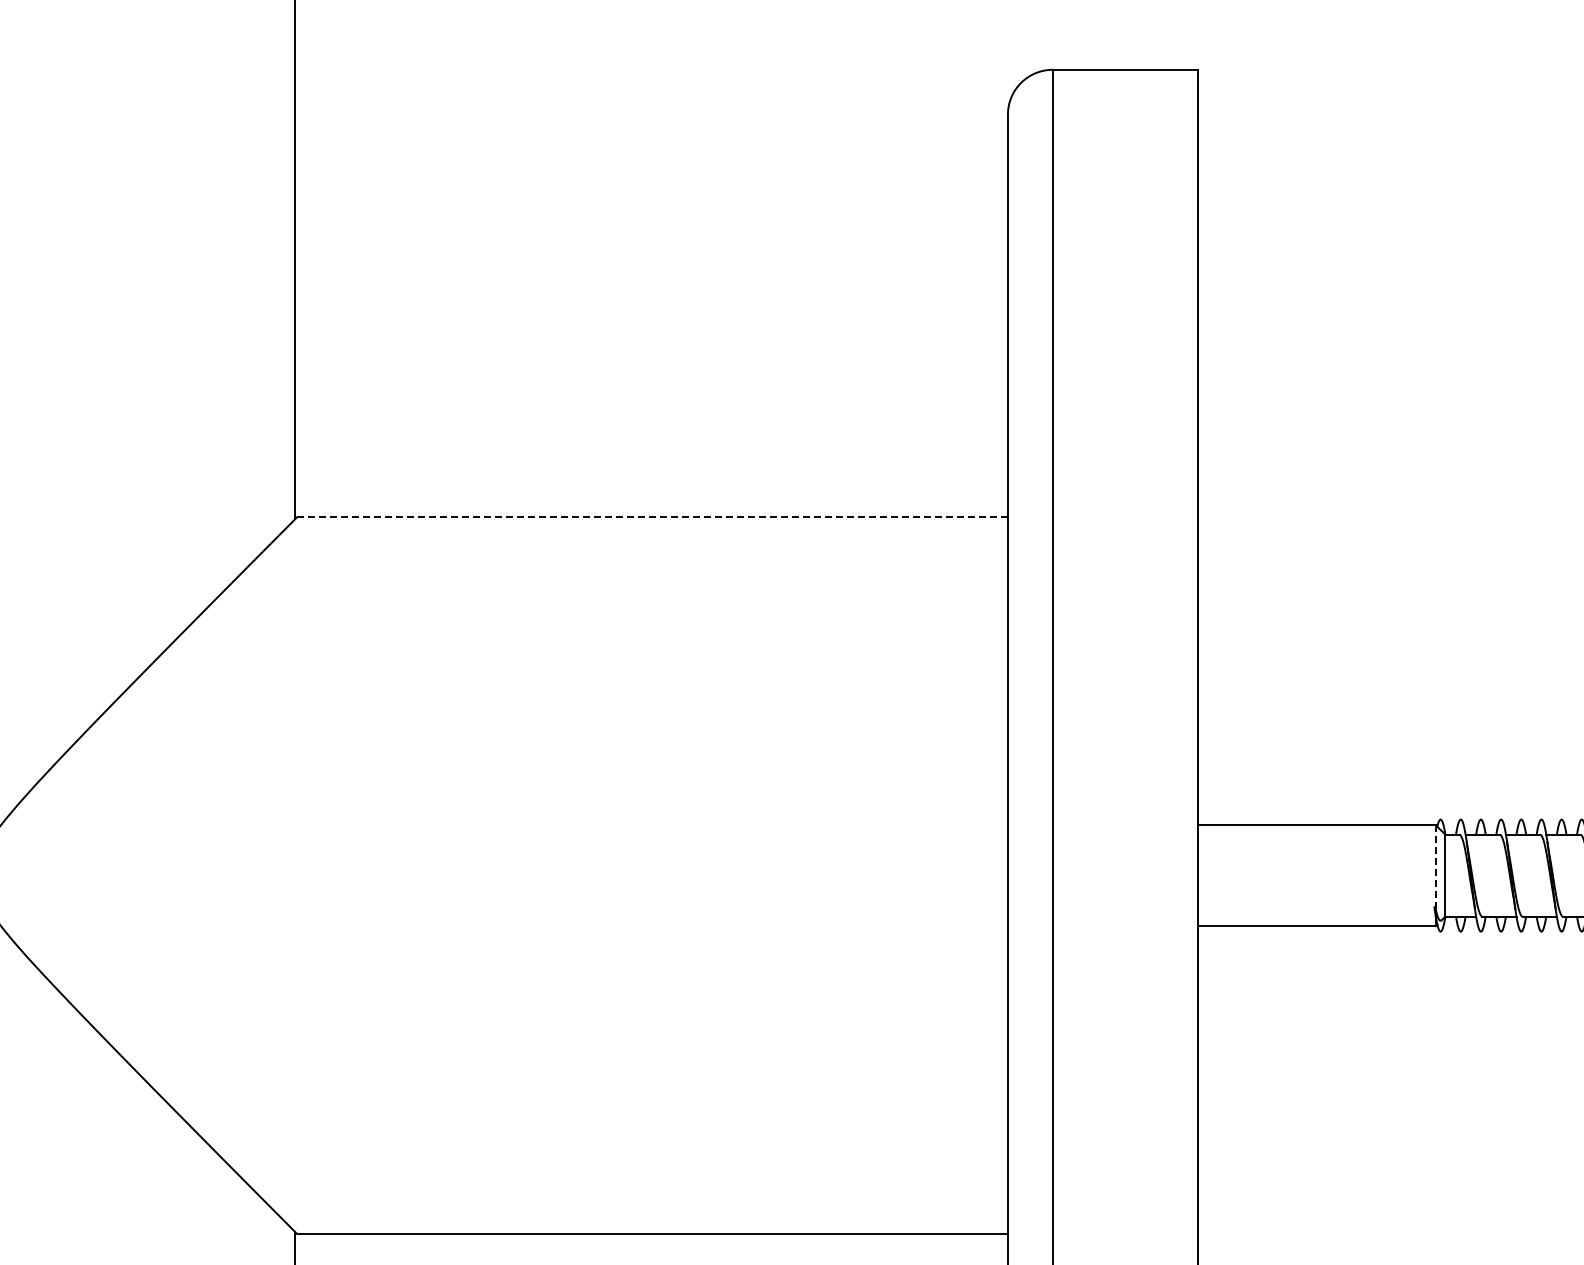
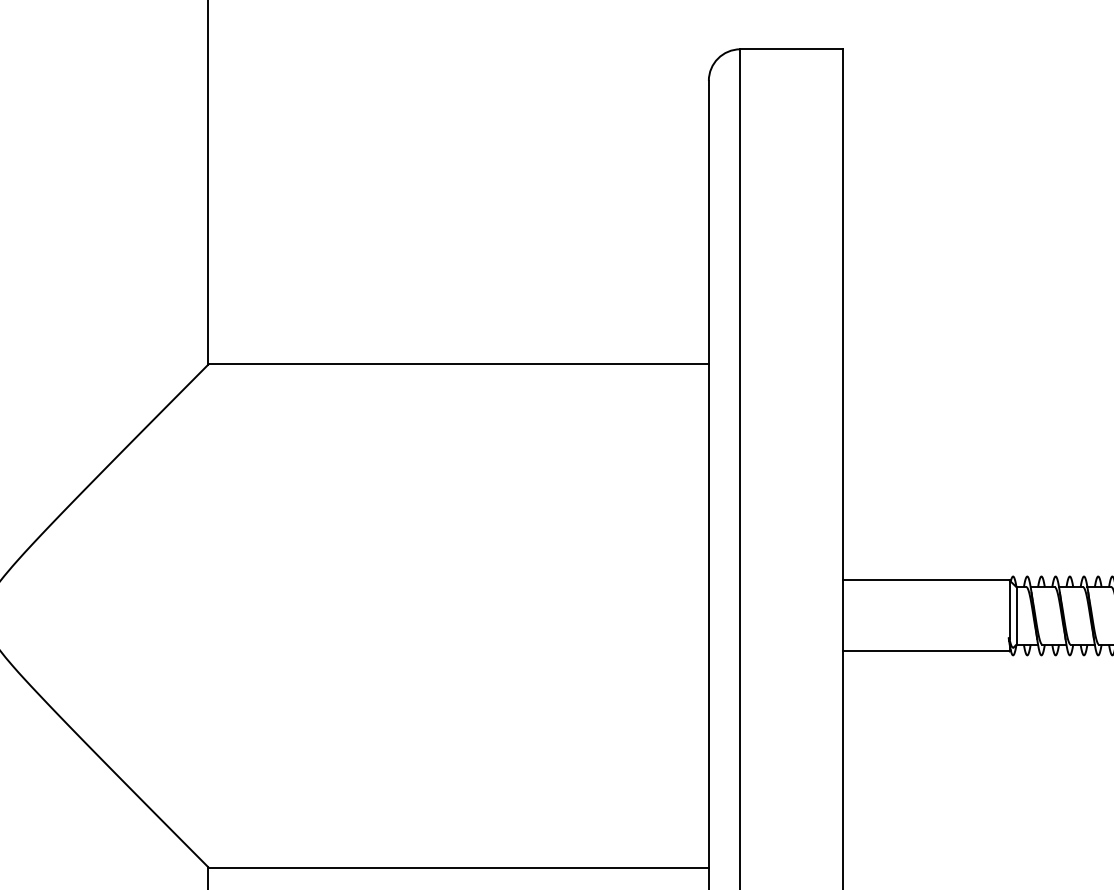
line: (652, 516) -> (458, 363), dashed -> solid
line: (1435, 867) -> (1009, 610), dashed -> solid

